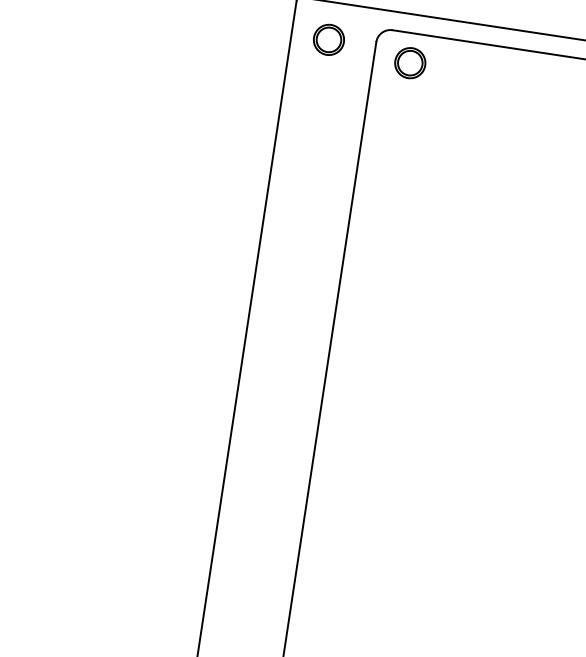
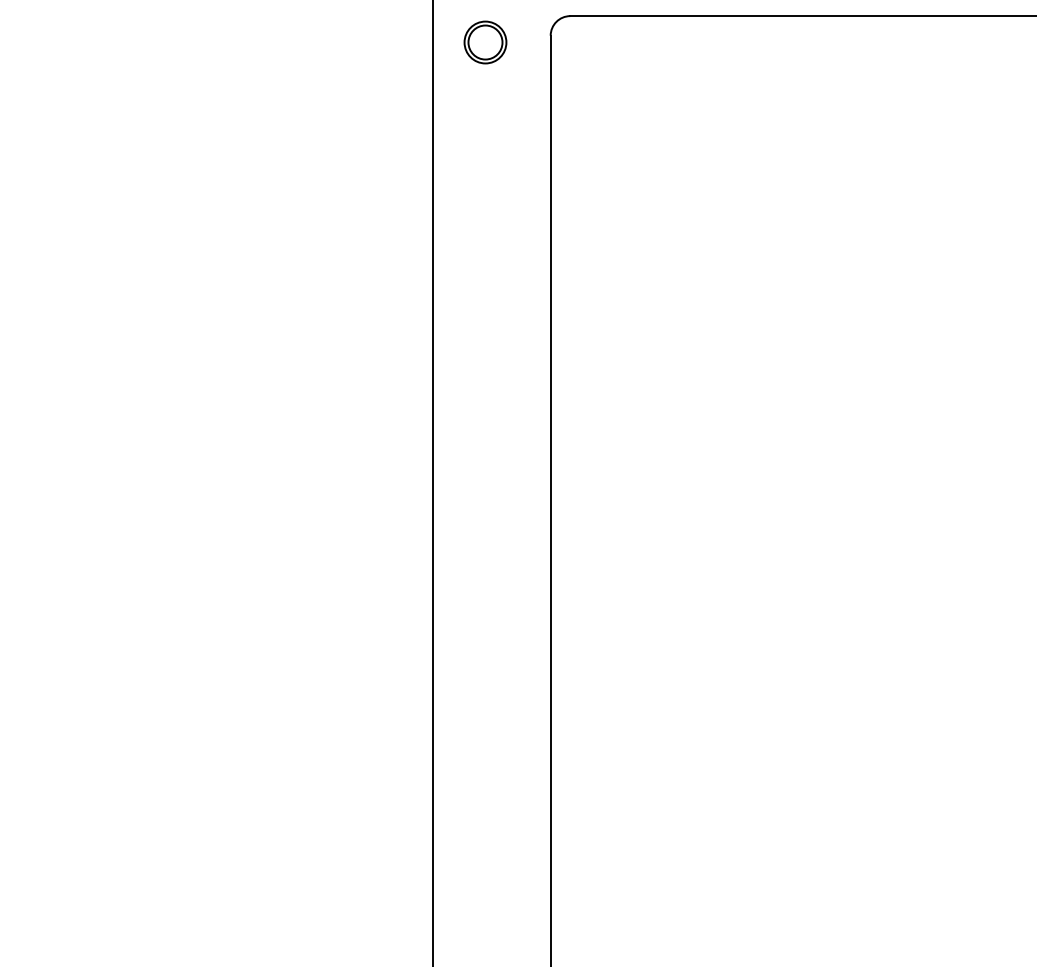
part: (410, 63) -> (601, 57), removed

